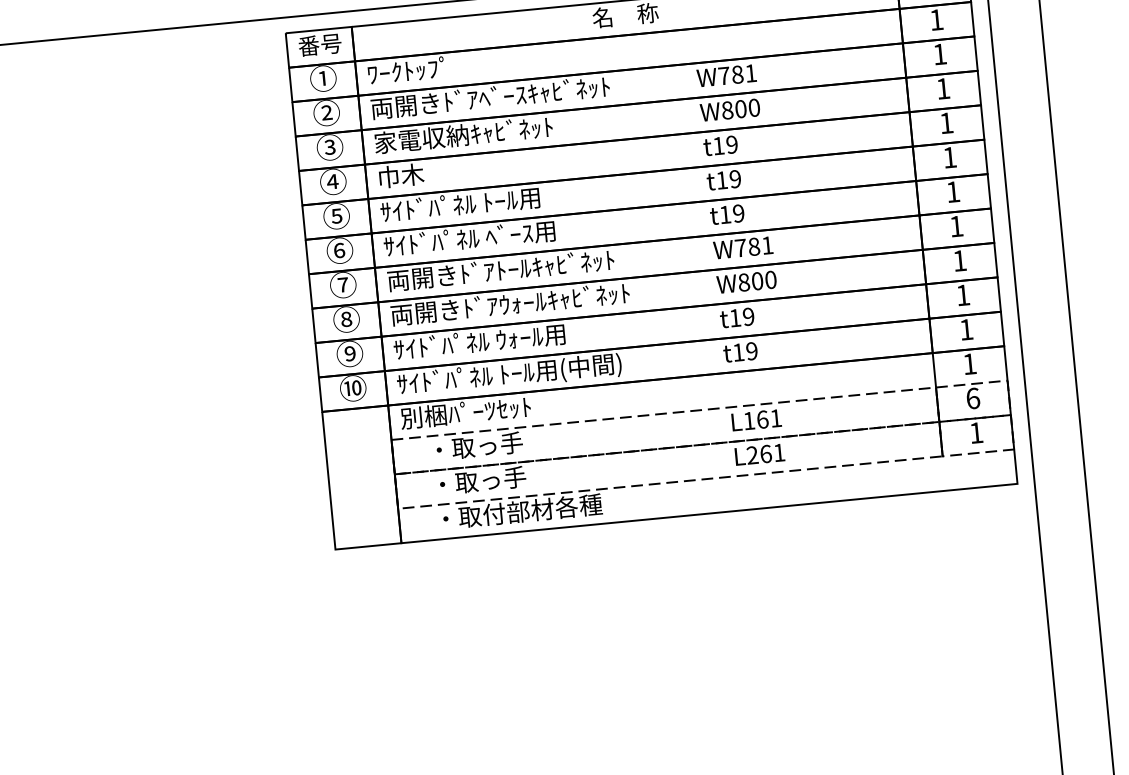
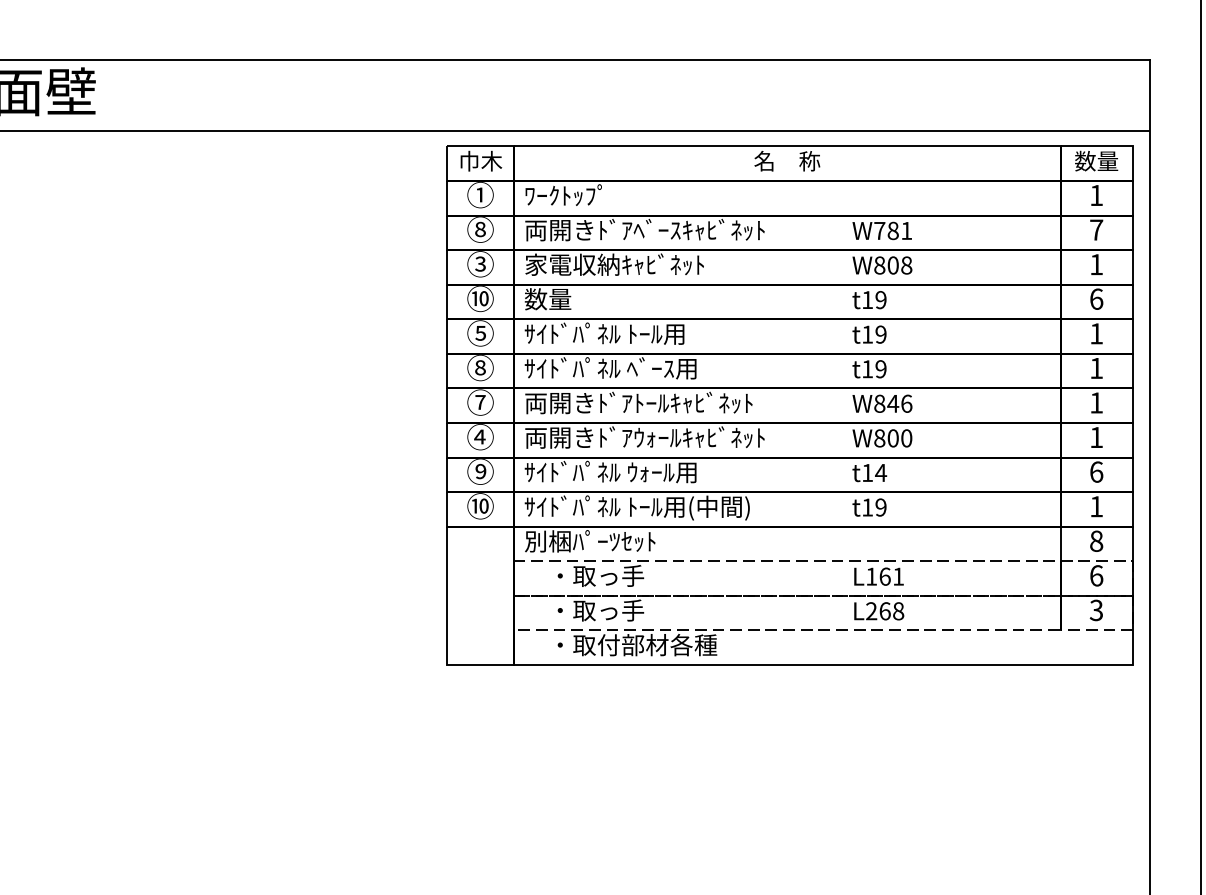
text: (320, 44) -> (480, 160), 番号 -> 巾木
text: (939, 53) -> (1096, 229), 1 -> 7
text: (754, 107) -> (906, 265), W800 -> W808
text: (326, 113) -> (480, 230), ② -> ⑧
text: (946, 122) -> (1096, 298), 1 -> 6
text: (400, 176) -> (547, 299), 巾木 -> 数量
text: (333, 181) -> (480, 298), ④ -> ⑩
text: (754, 246) -> (893, 403), W781 -> W846
text: (338, 250) -> (479, 367), ⑥ -> ⑧
text: (963, 294) -> (1096, 471), 1 -> 6
text: (749, 316) -> (881, 472), t19 -> t14
text: (345, 319) -> (479, 436), ⑧ -> ④
text: (969, 363) -> (1096, 540), 1 -> 8
text: (975, 433) -> (1095, 610), 1 -> 3
text: (779, 453) -> (898, 611), L261 -> L268

